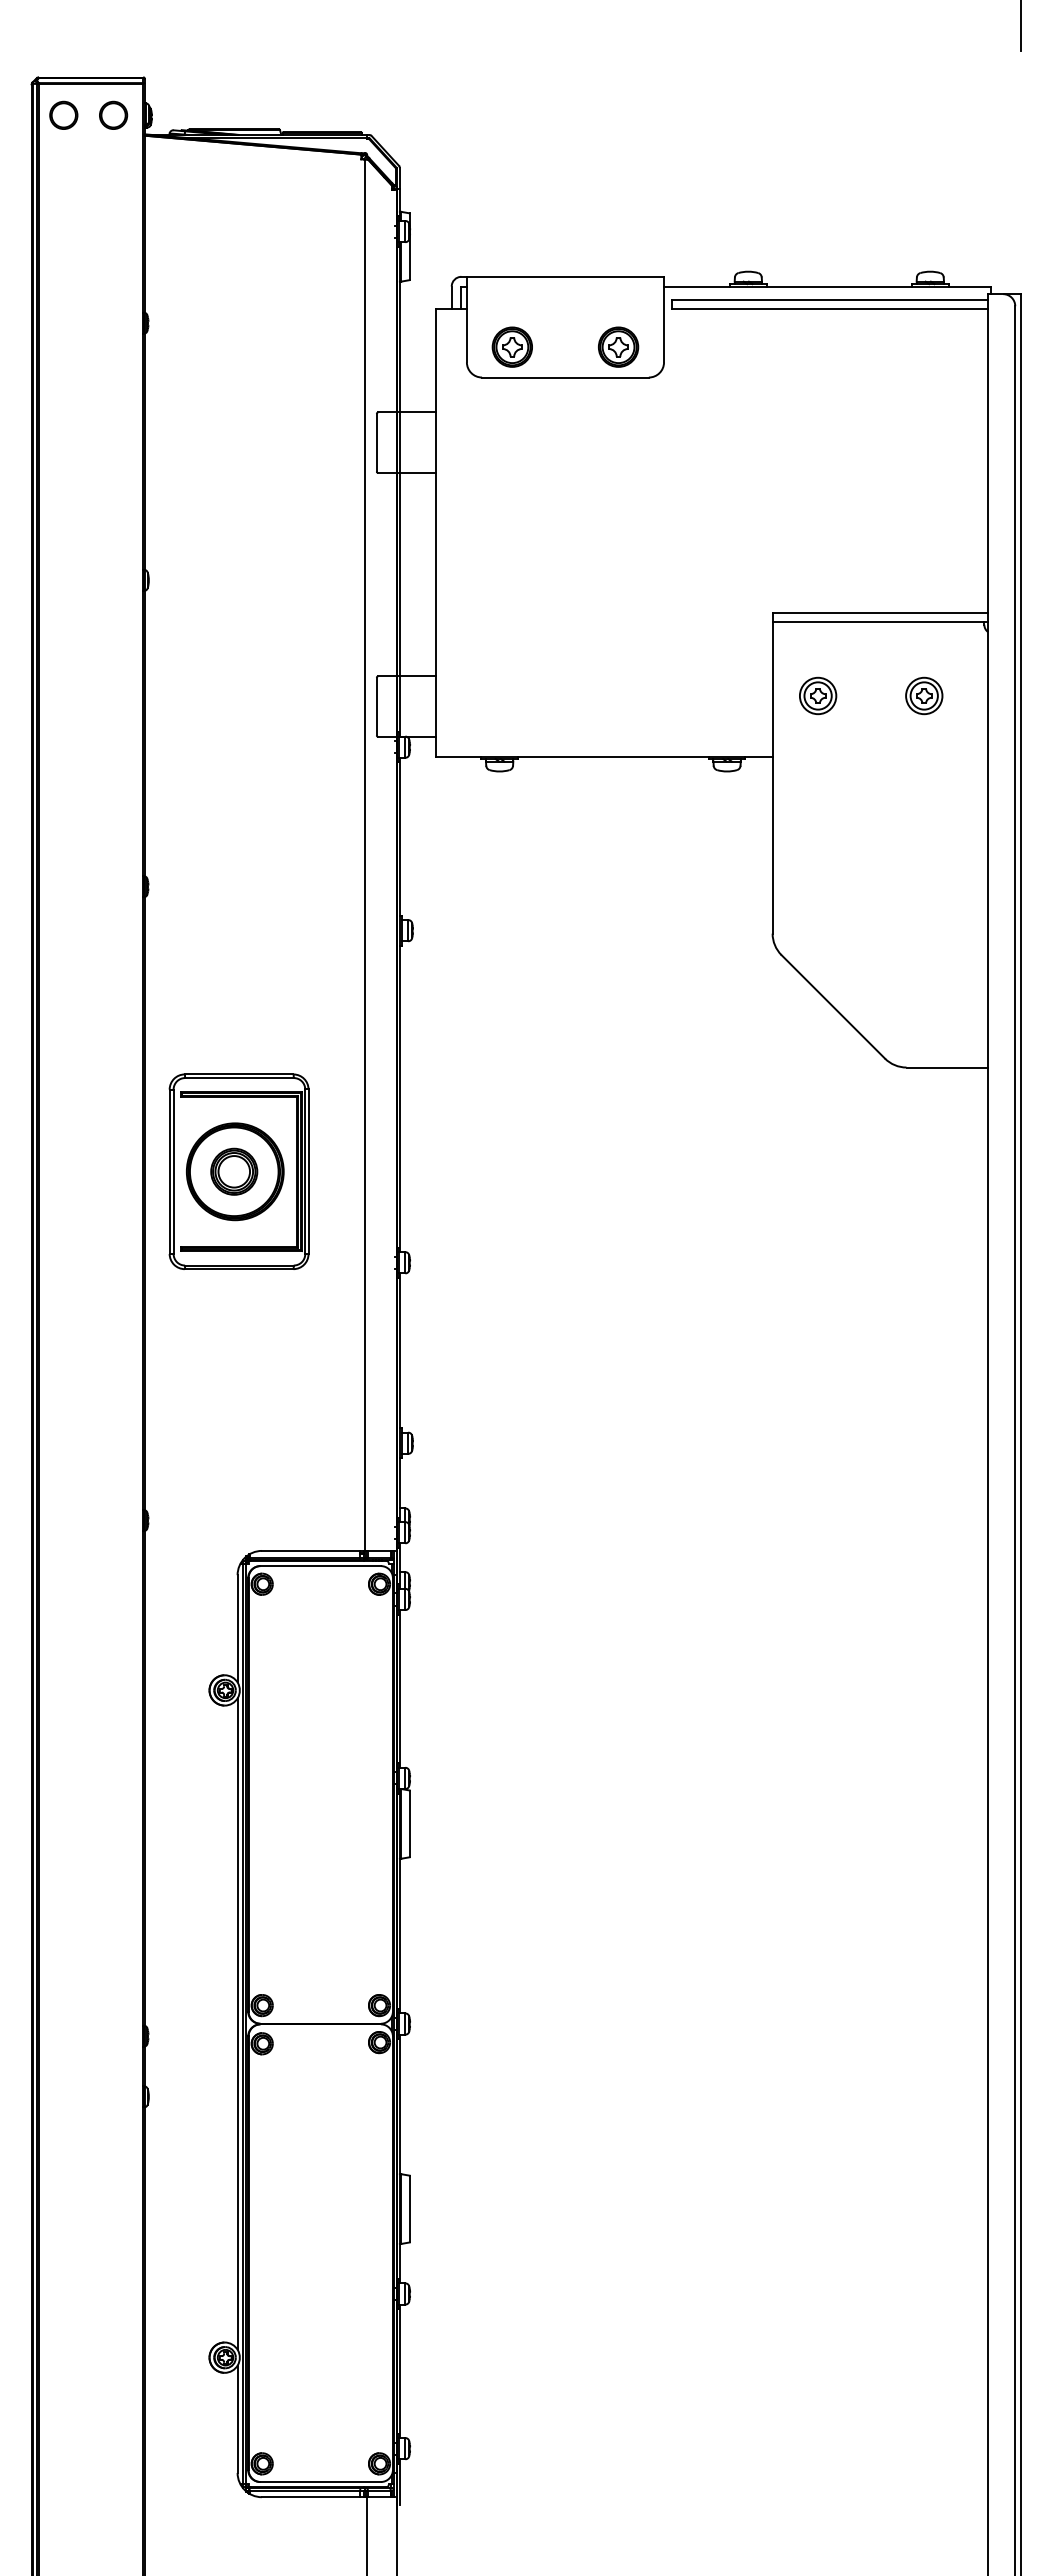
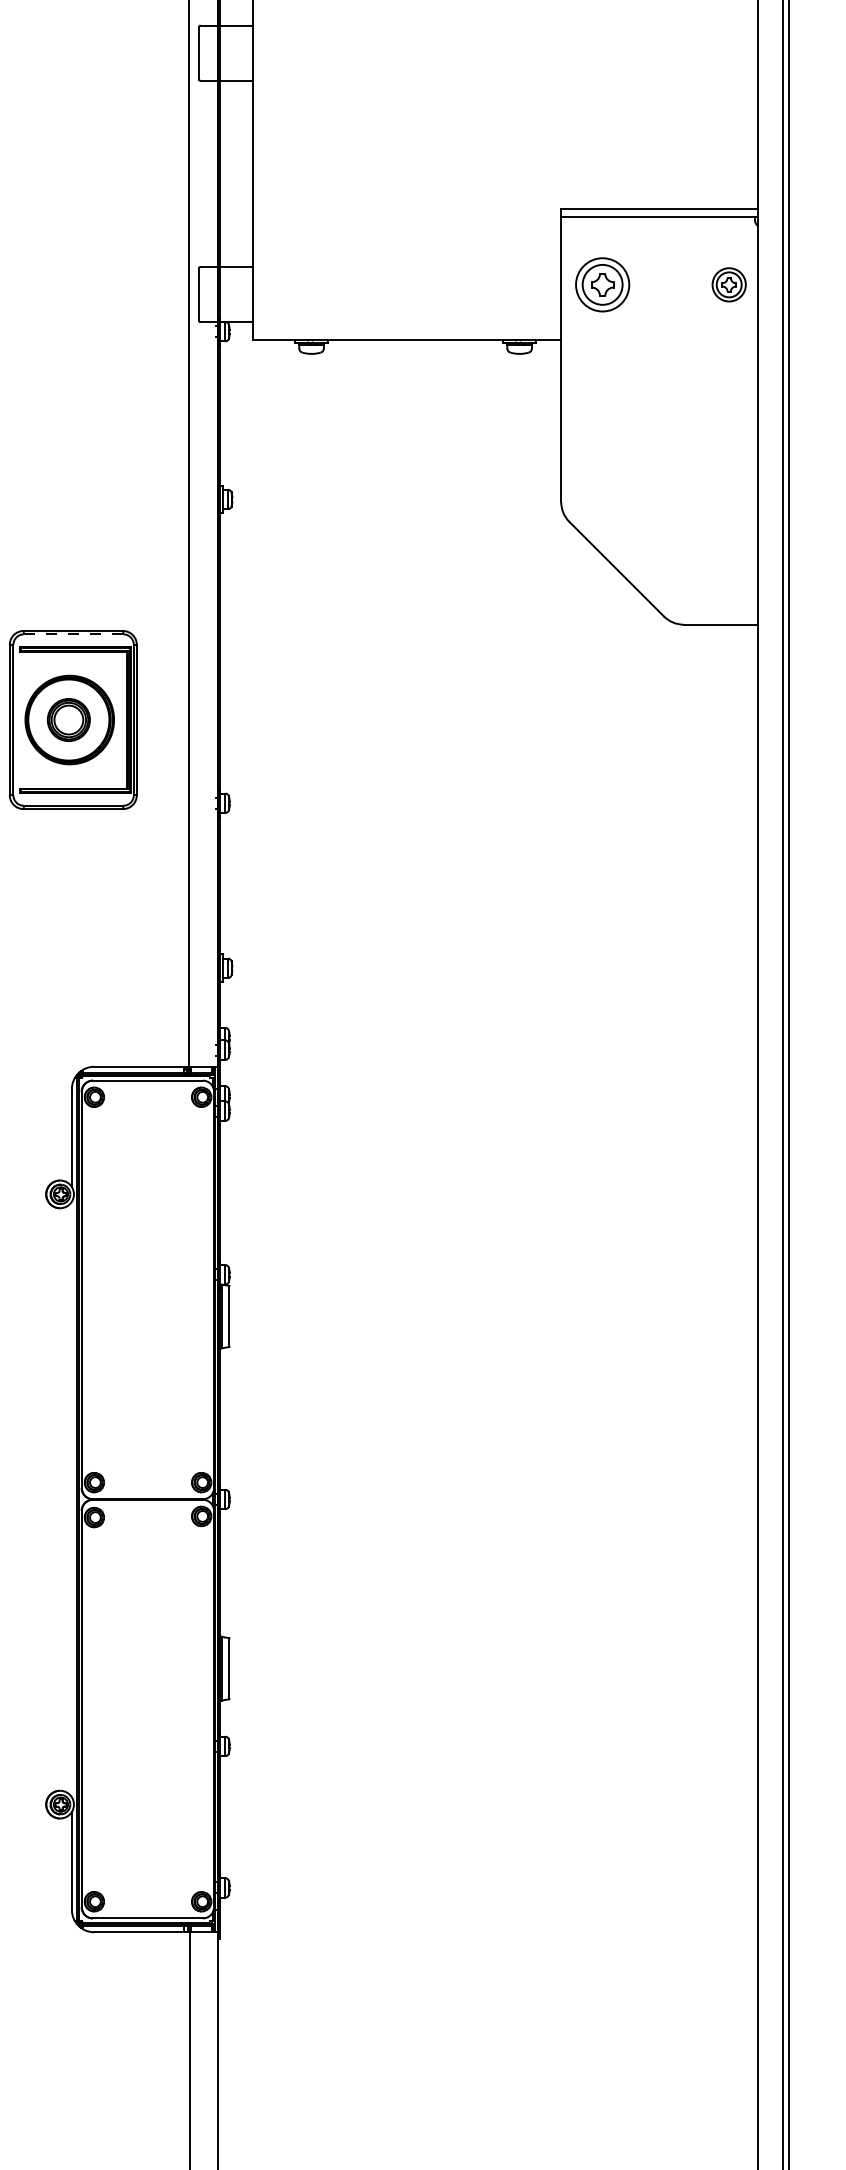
part: (818, 695) -> (603, 284), size x1.6
part: (924, 695) -> (729, 284), moved
line: (238, 1078) -> (72, 634), solid -> dashed
line: (237, 2023) -> (71, 1499), removed

